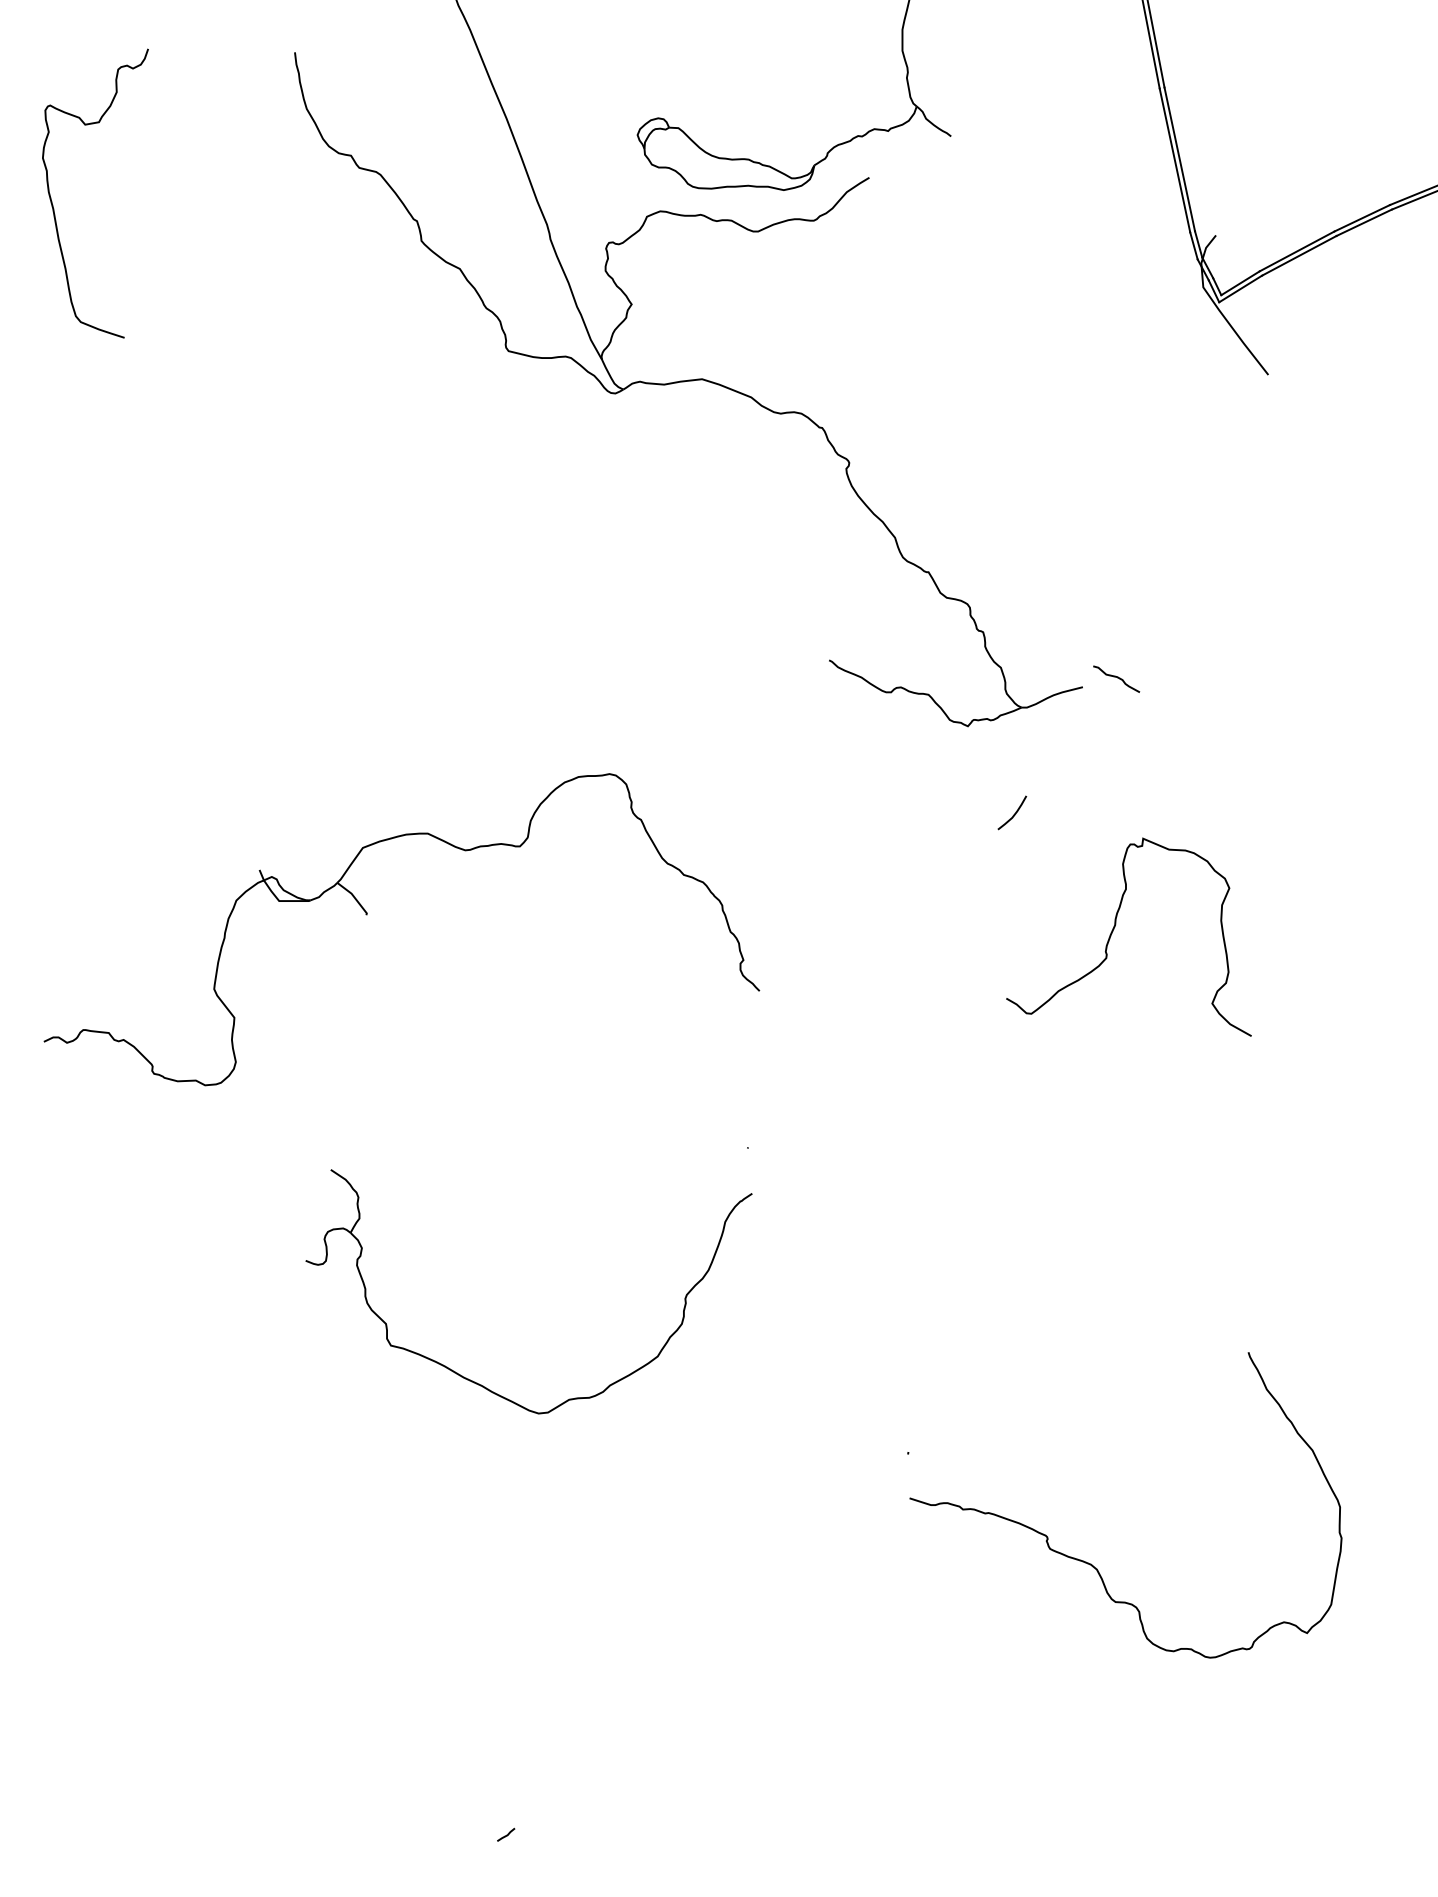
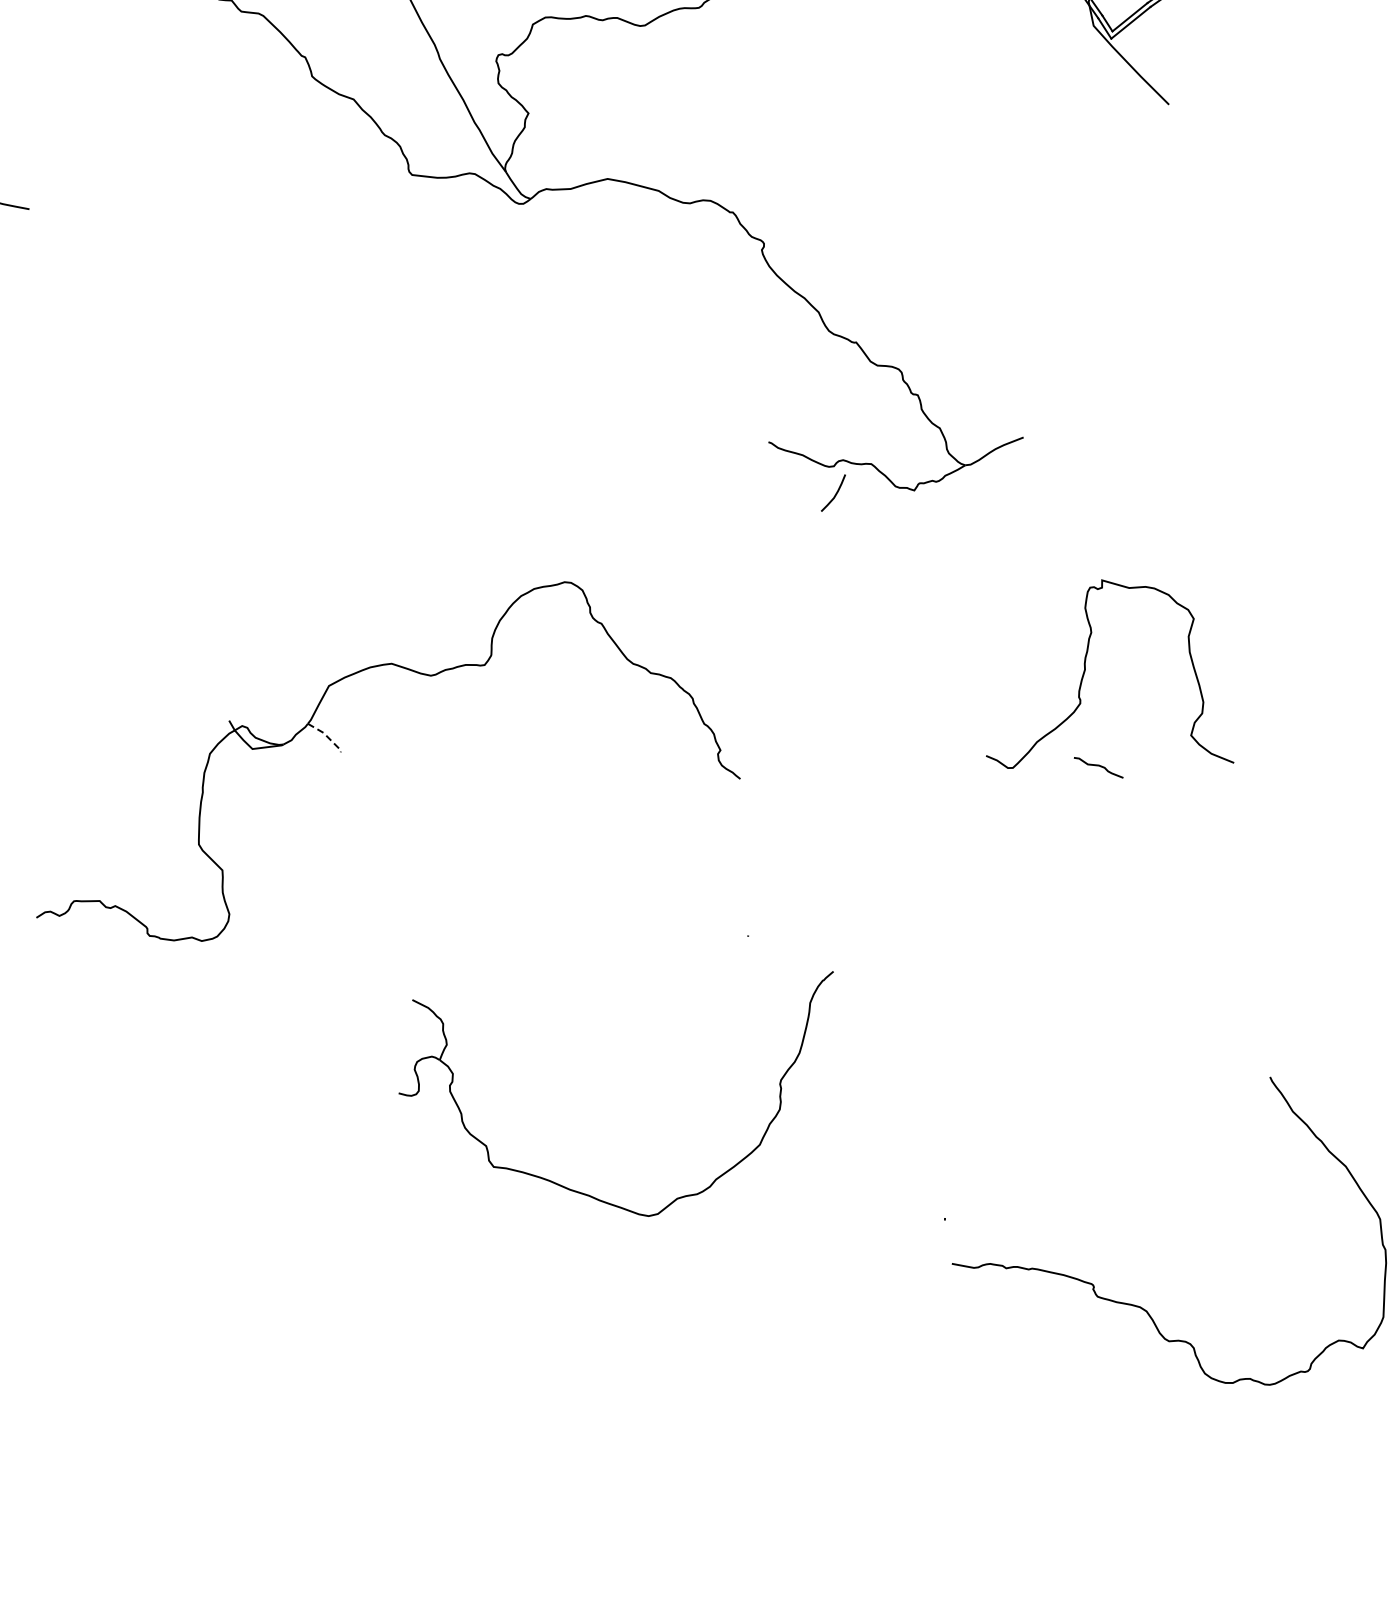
curve: (1116, 677) -> (1098, 766), moved
curve: (1014, 813) -> (835, 493), moved
line: (354, 897) -> (326, 736), solid -> dashed
part: (481, 1384) -> (588, 1194), moved

